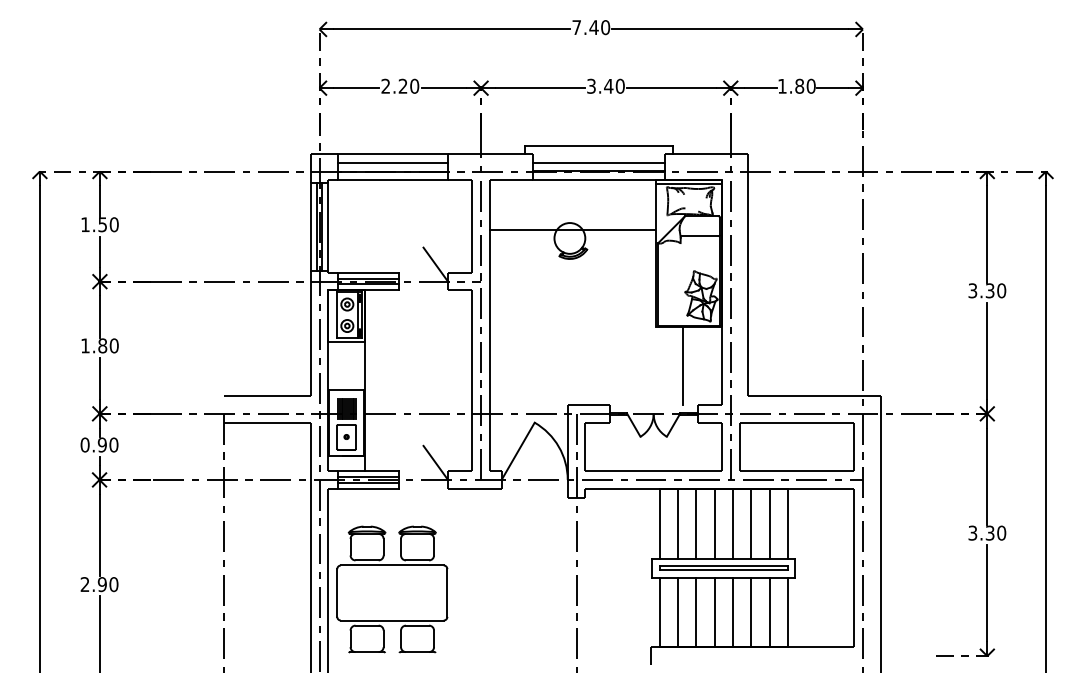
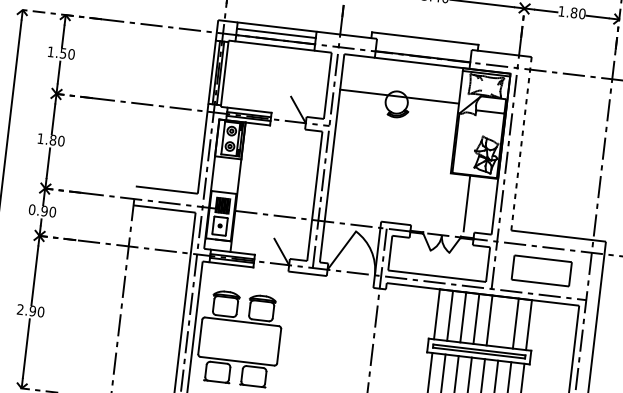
line: (598, 163) -> (423, 51), removed
line: (748, 274) -> (521, 143), solid -> dashed
part: (796, 446) -> (541, 270), size x0.7
line: (751, 523) -> (502, 321), removed

